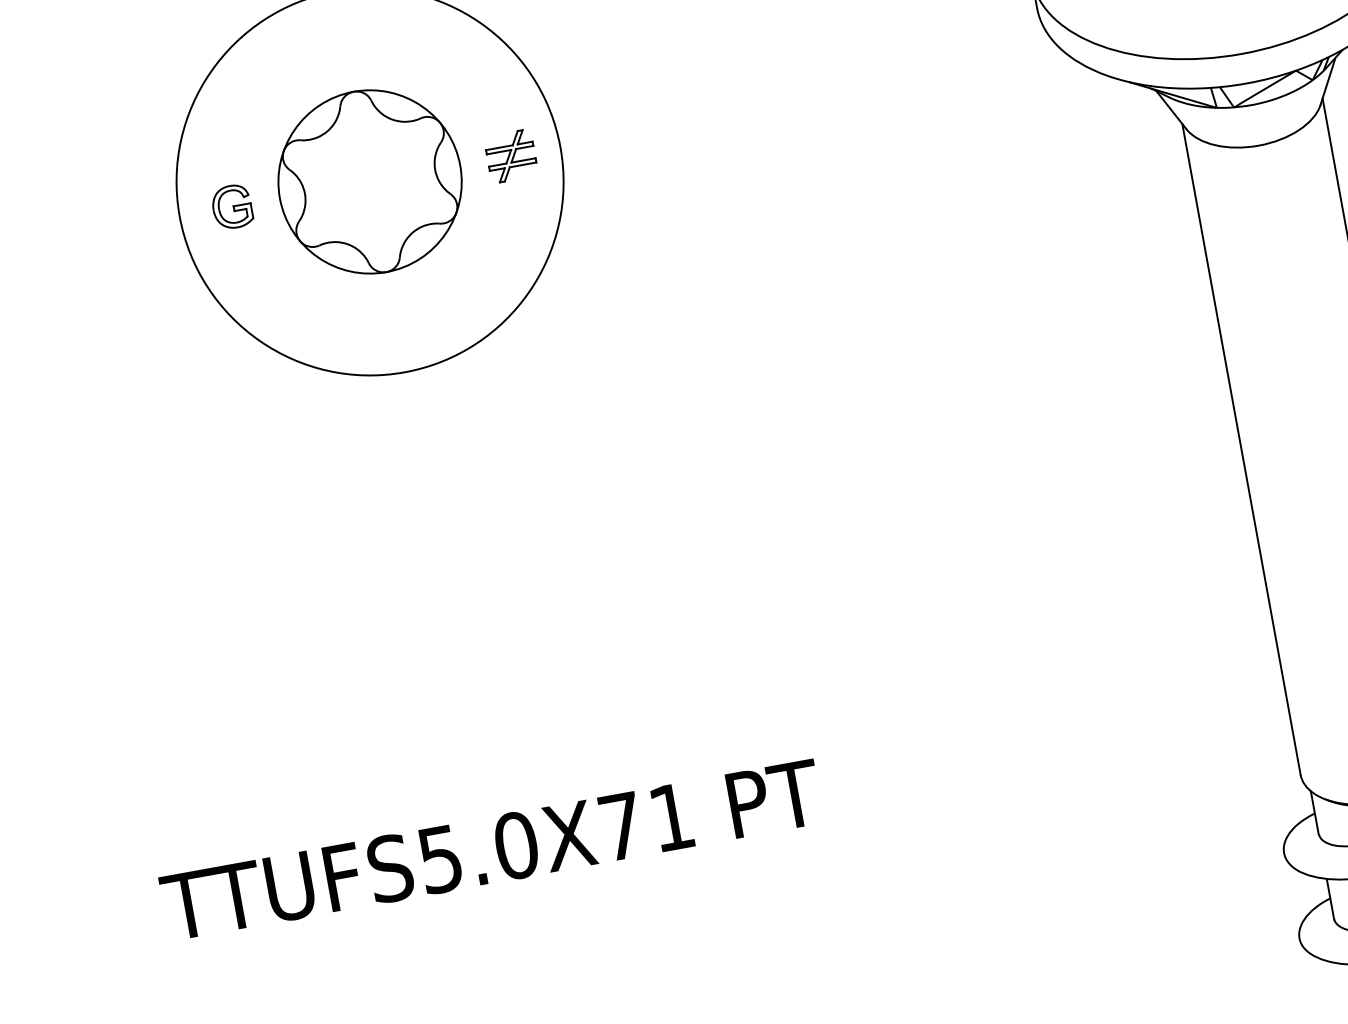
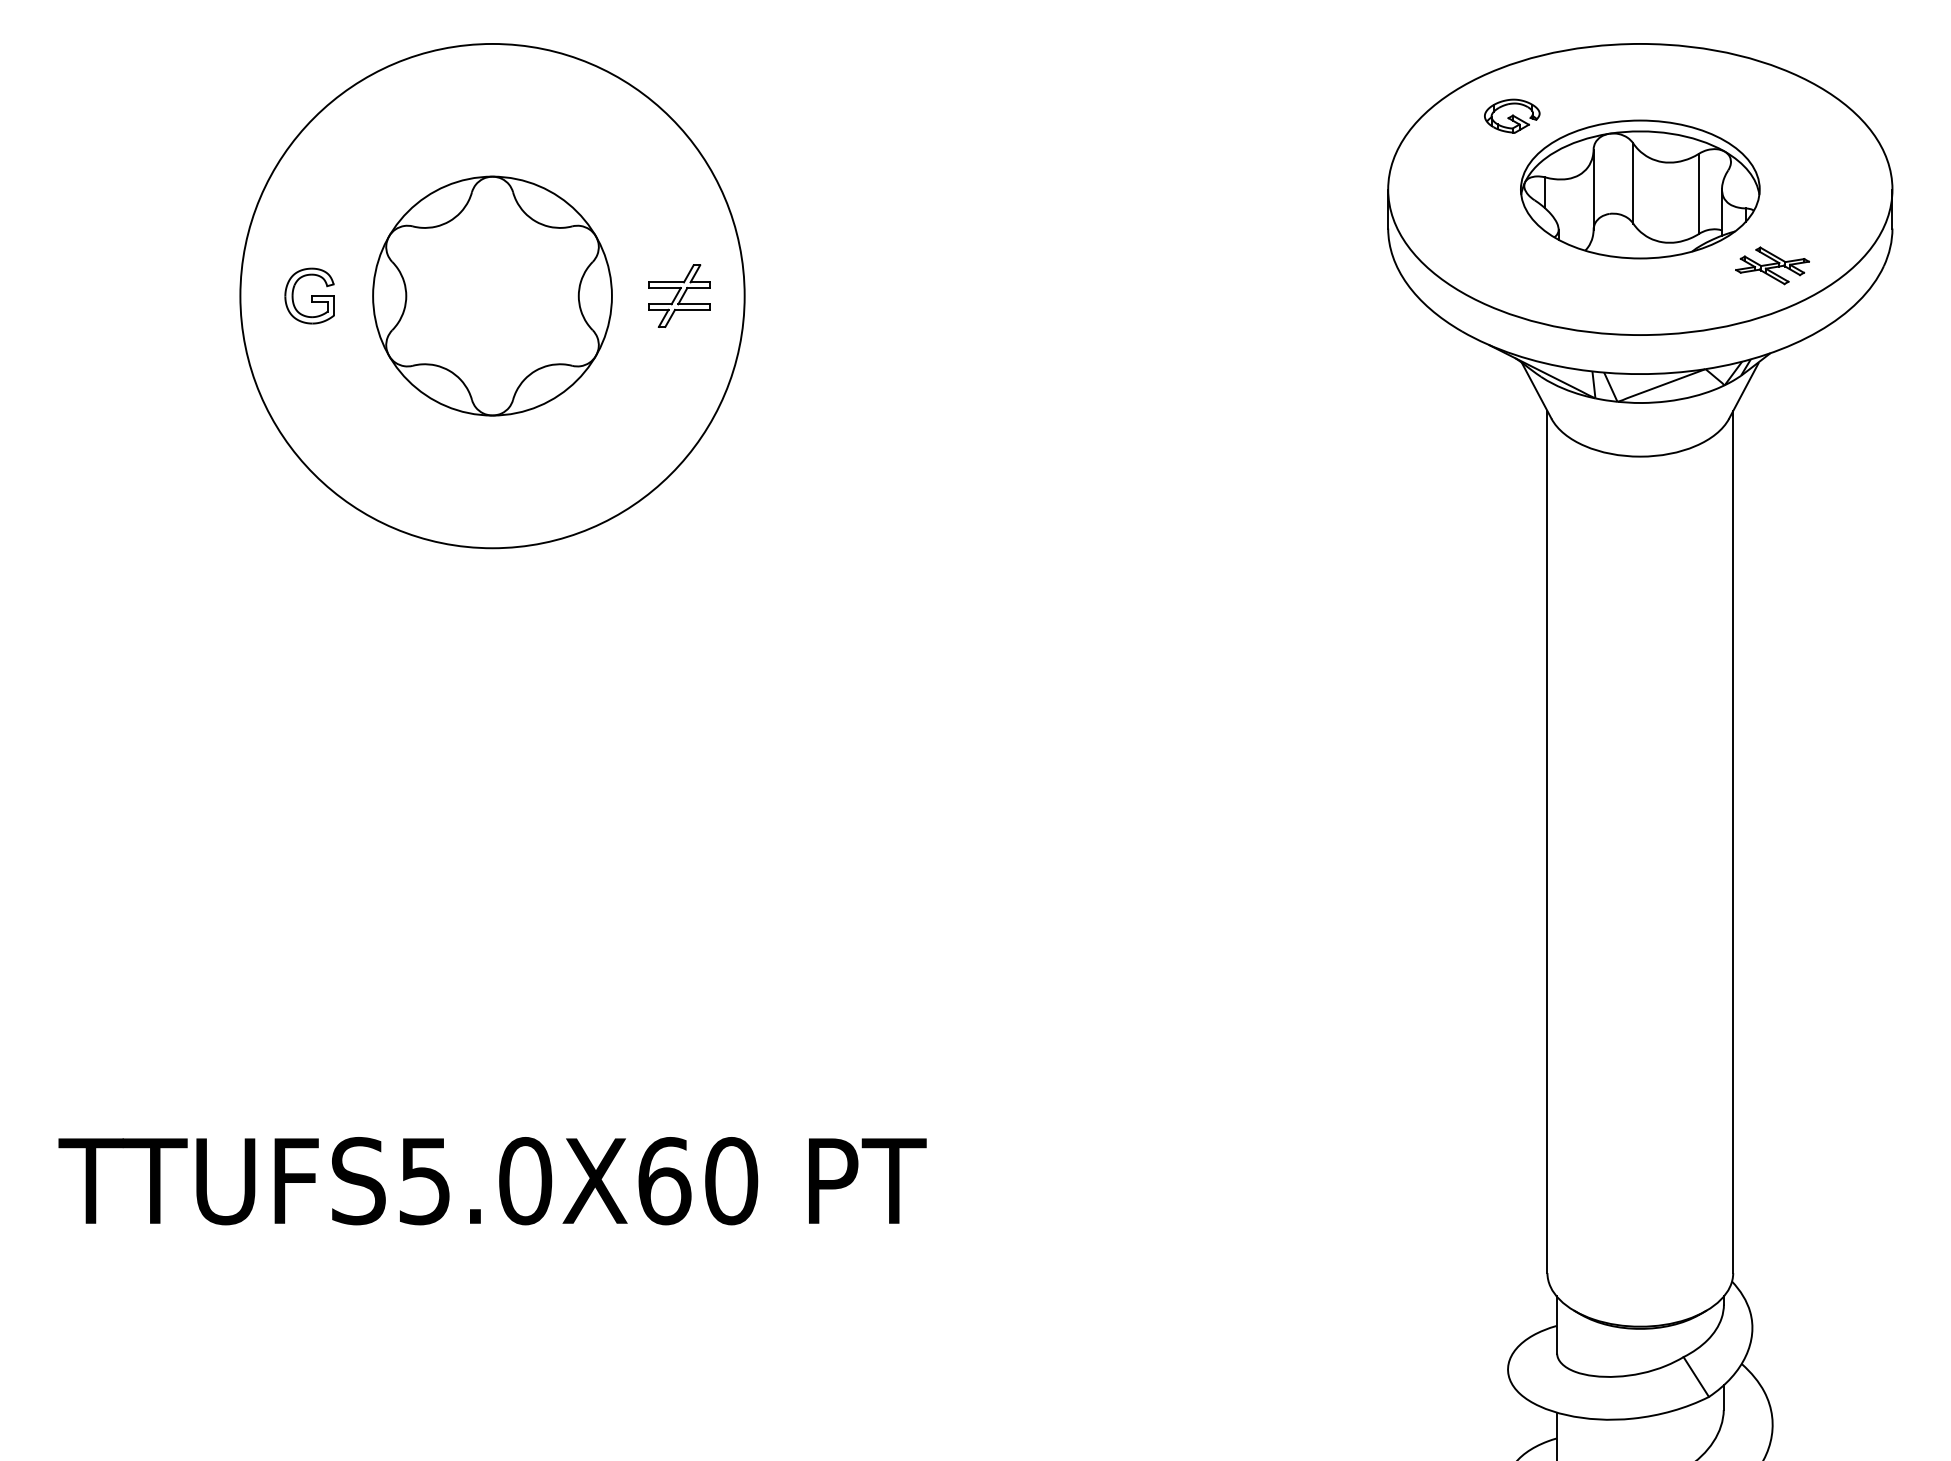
text: (647, 822) -> (698, 1181), TTUFS5.0X71 -> TTUFS5.0X60

